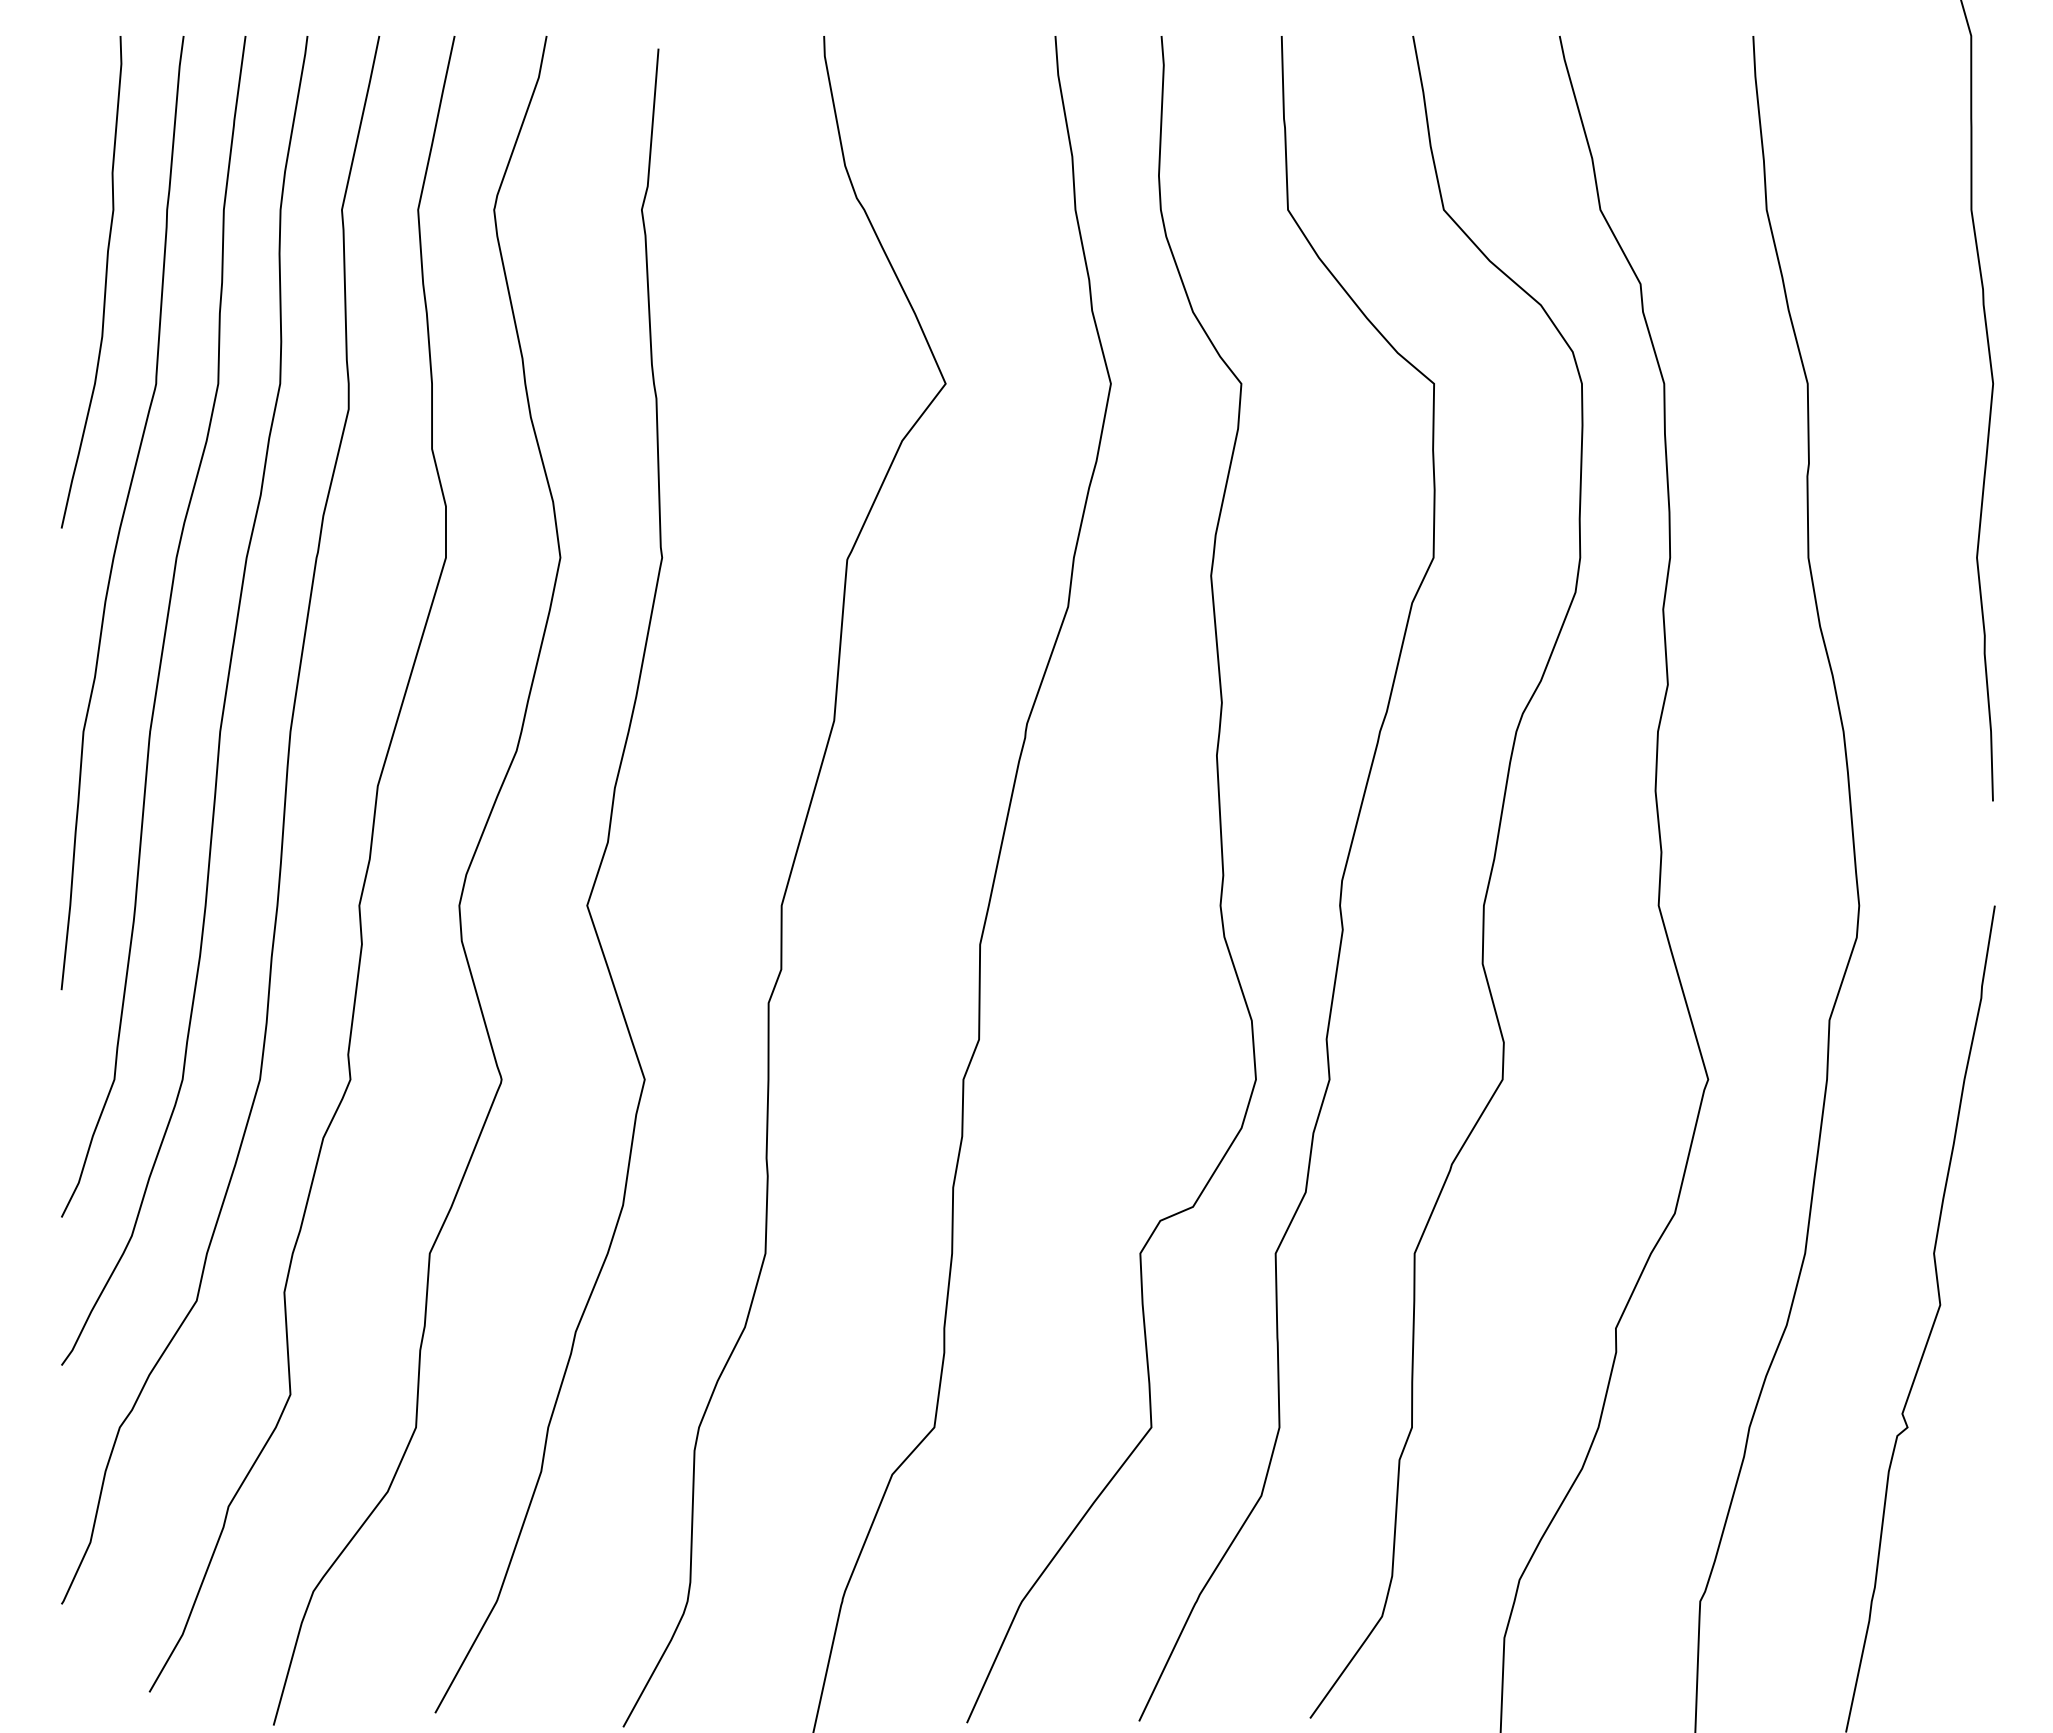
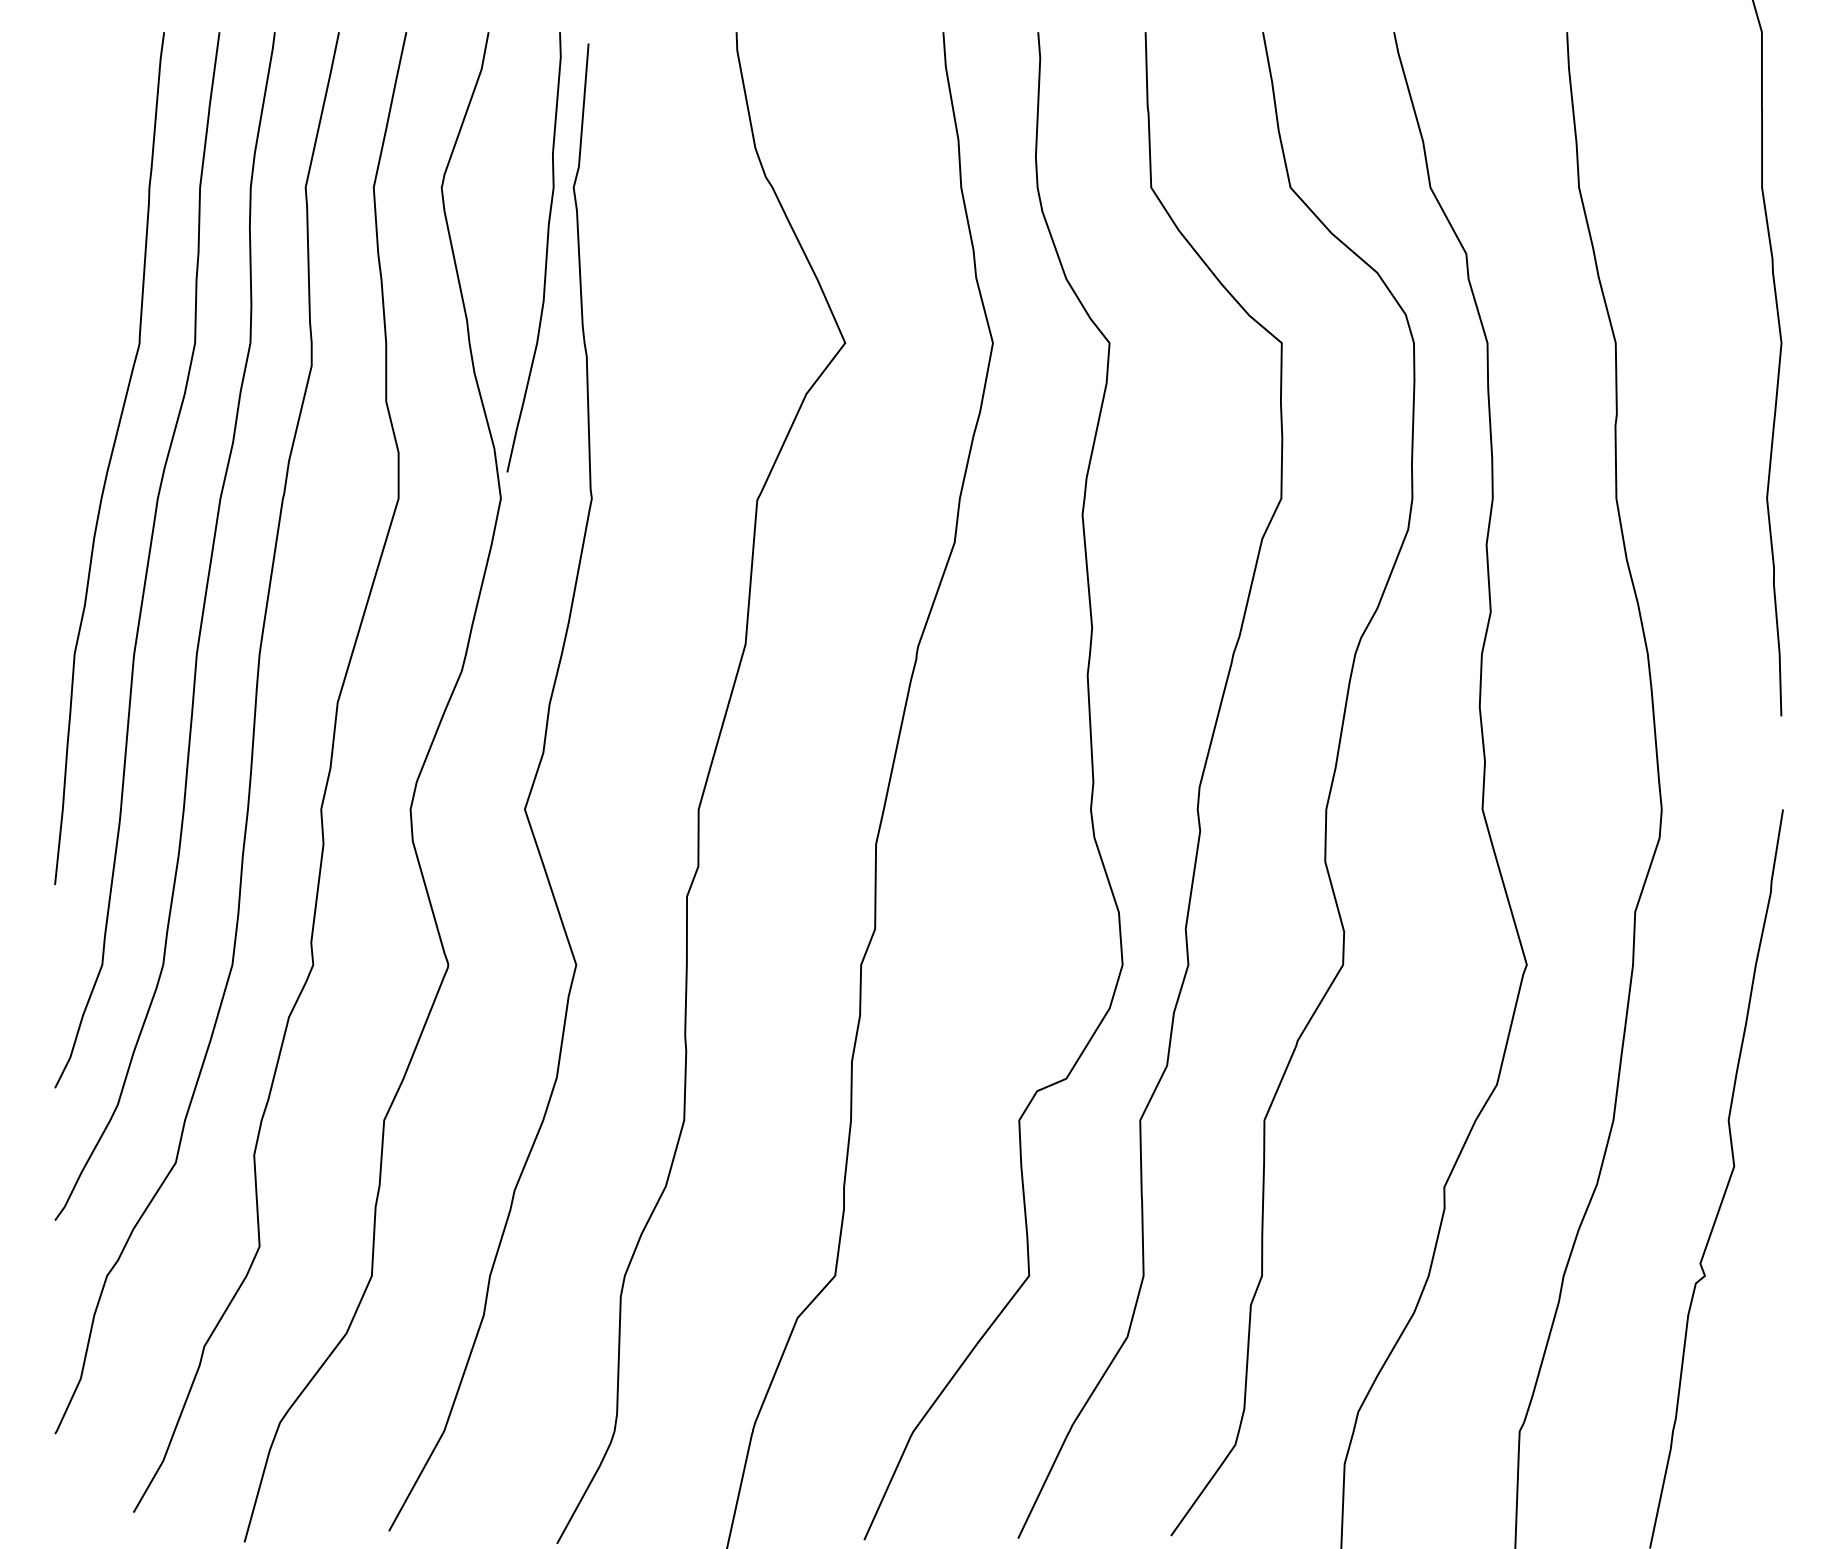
curve: (104, 284) -> (545, 254), moved

